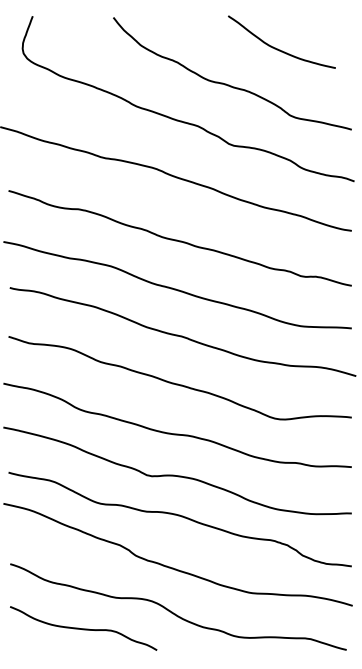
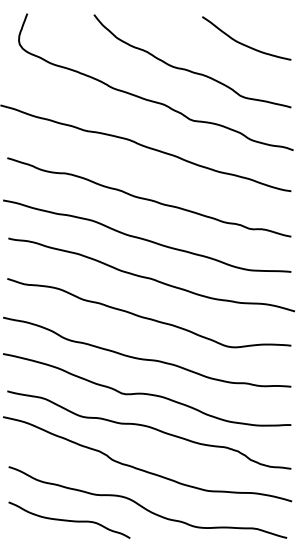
curve: (277, 48) -> (243, 43), moved

